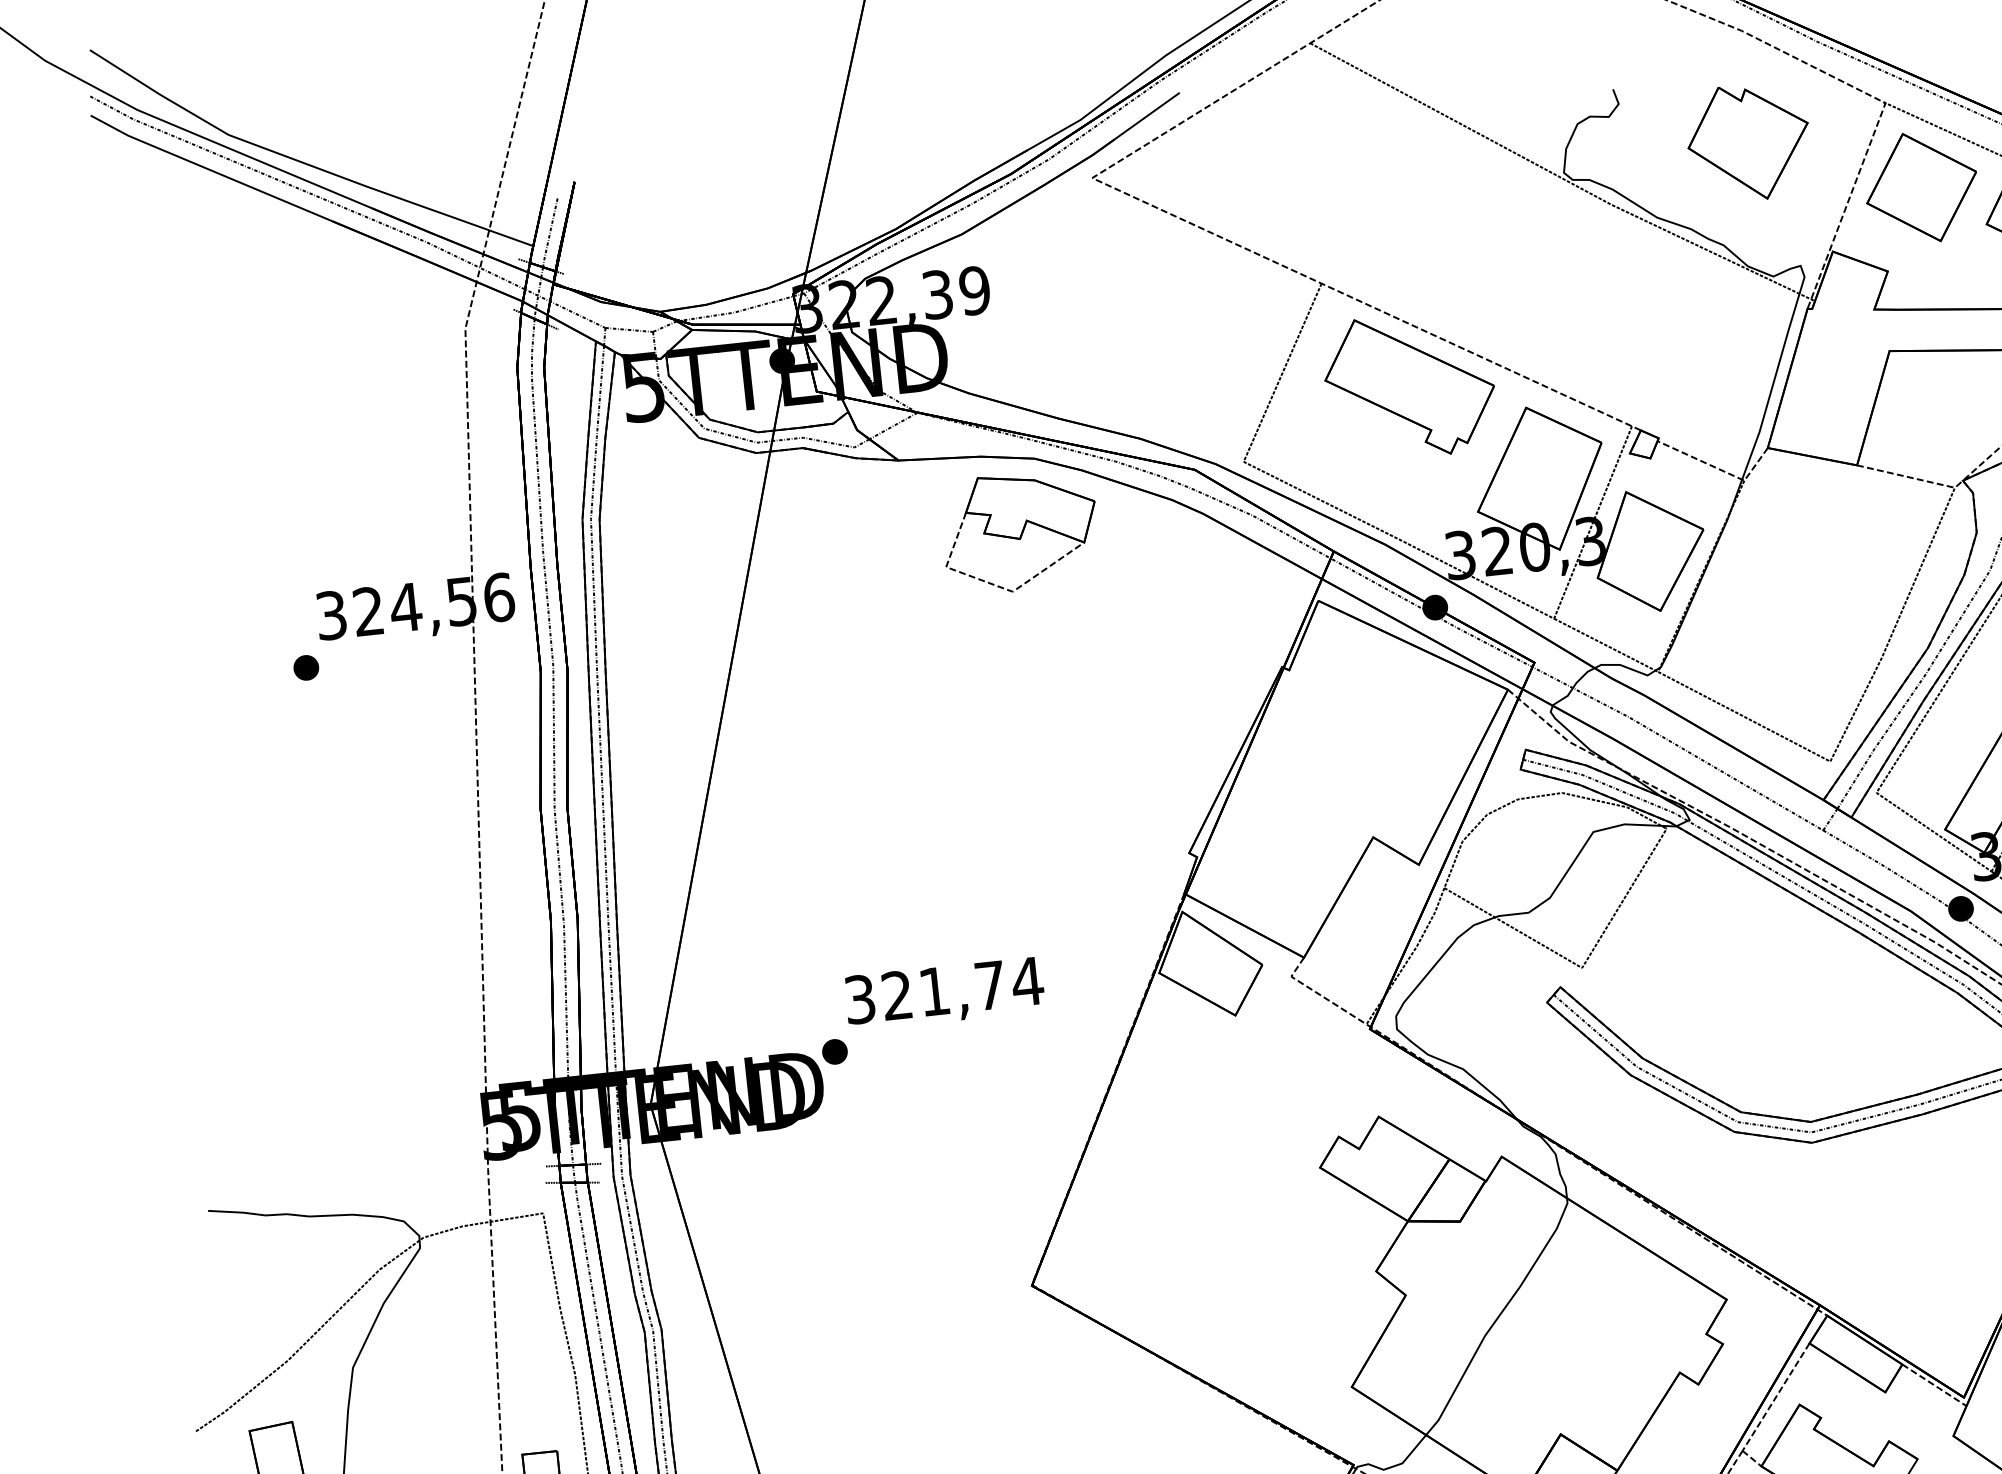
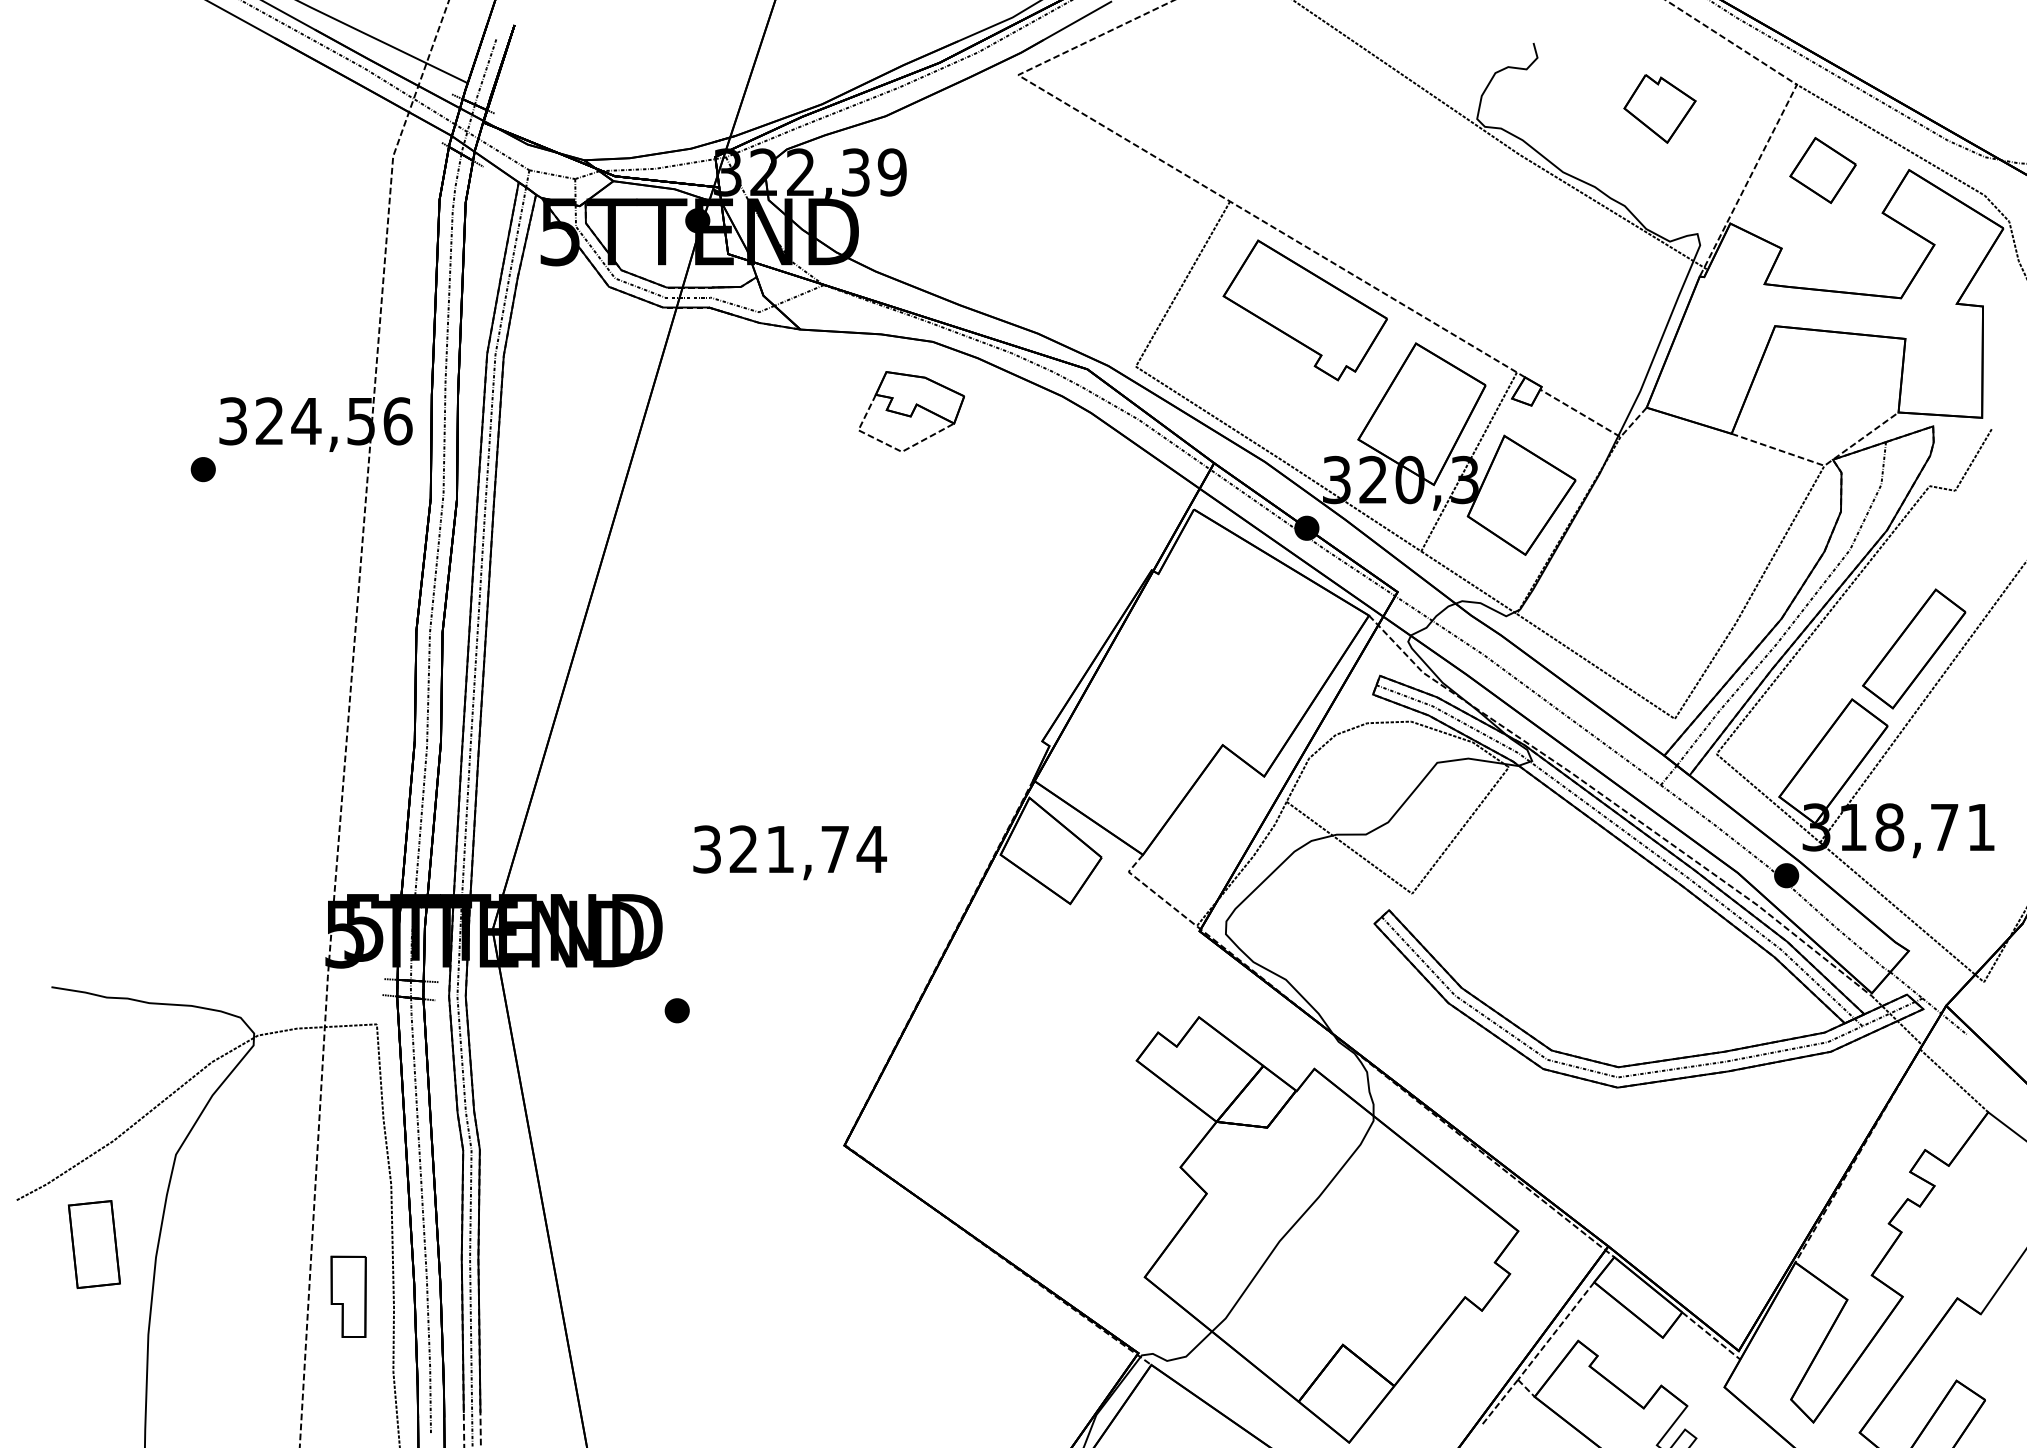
part: (1748, 142) -> (1659, 108), size x0.6
part: (1920, 187) -> (1822, 170), size x0.6
part: (1020, 531) -> (911, 411), size x0.7
part: (834, 1051) -> (676, 1010), moved

